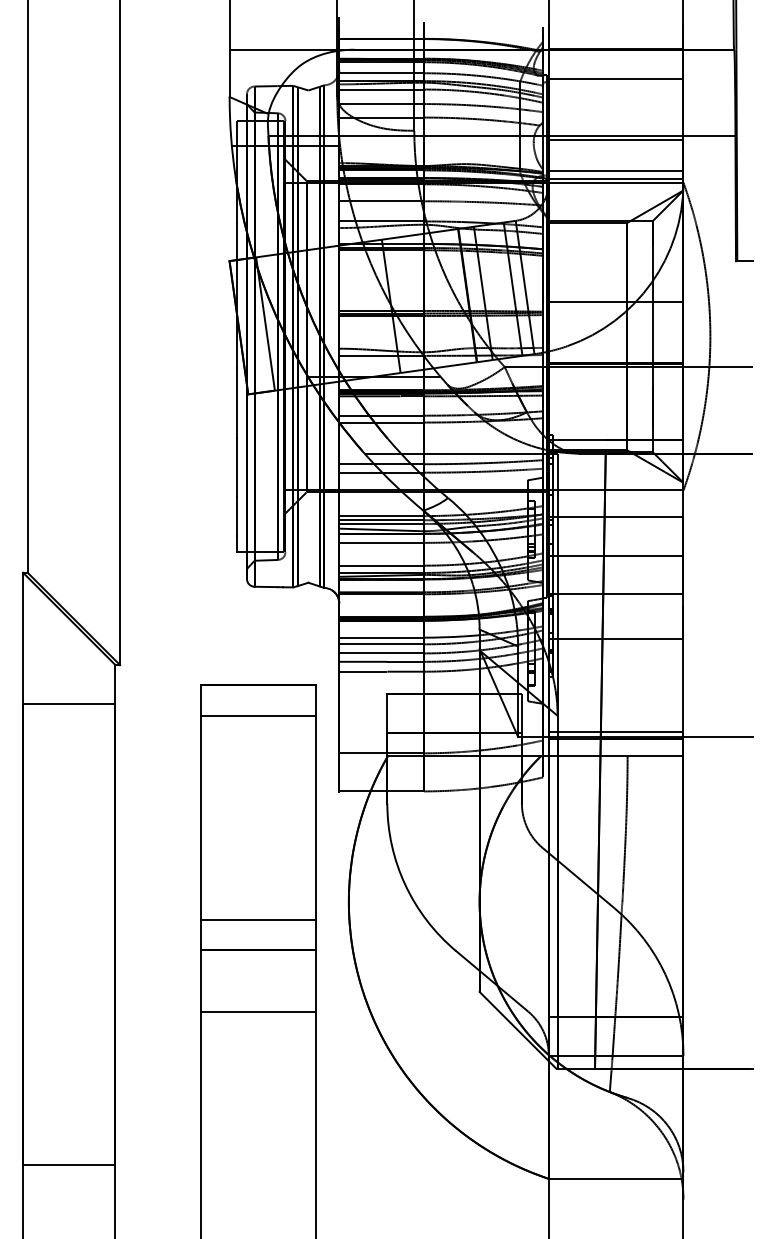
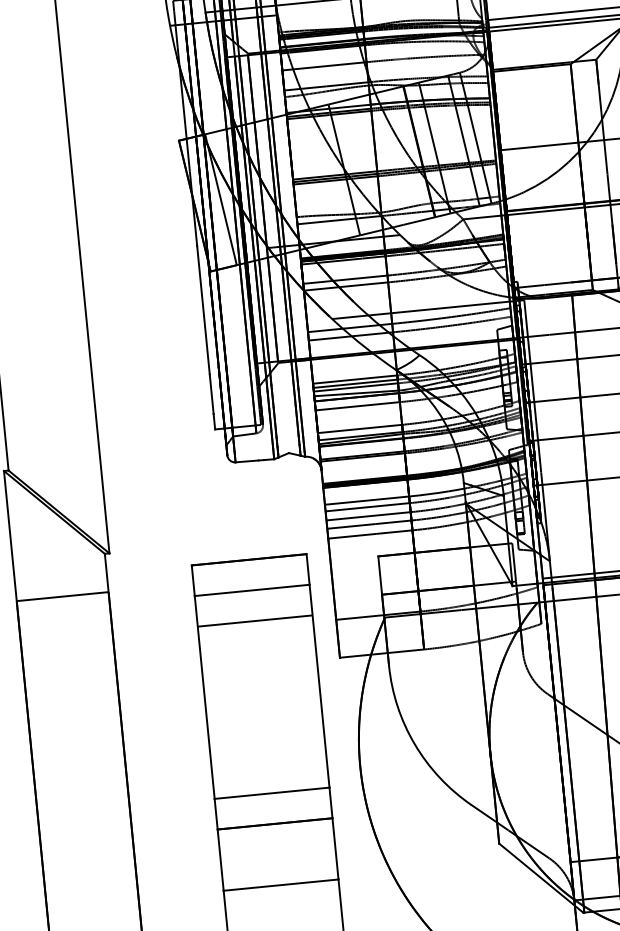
line: (258, 746) -> (255, 620), added

